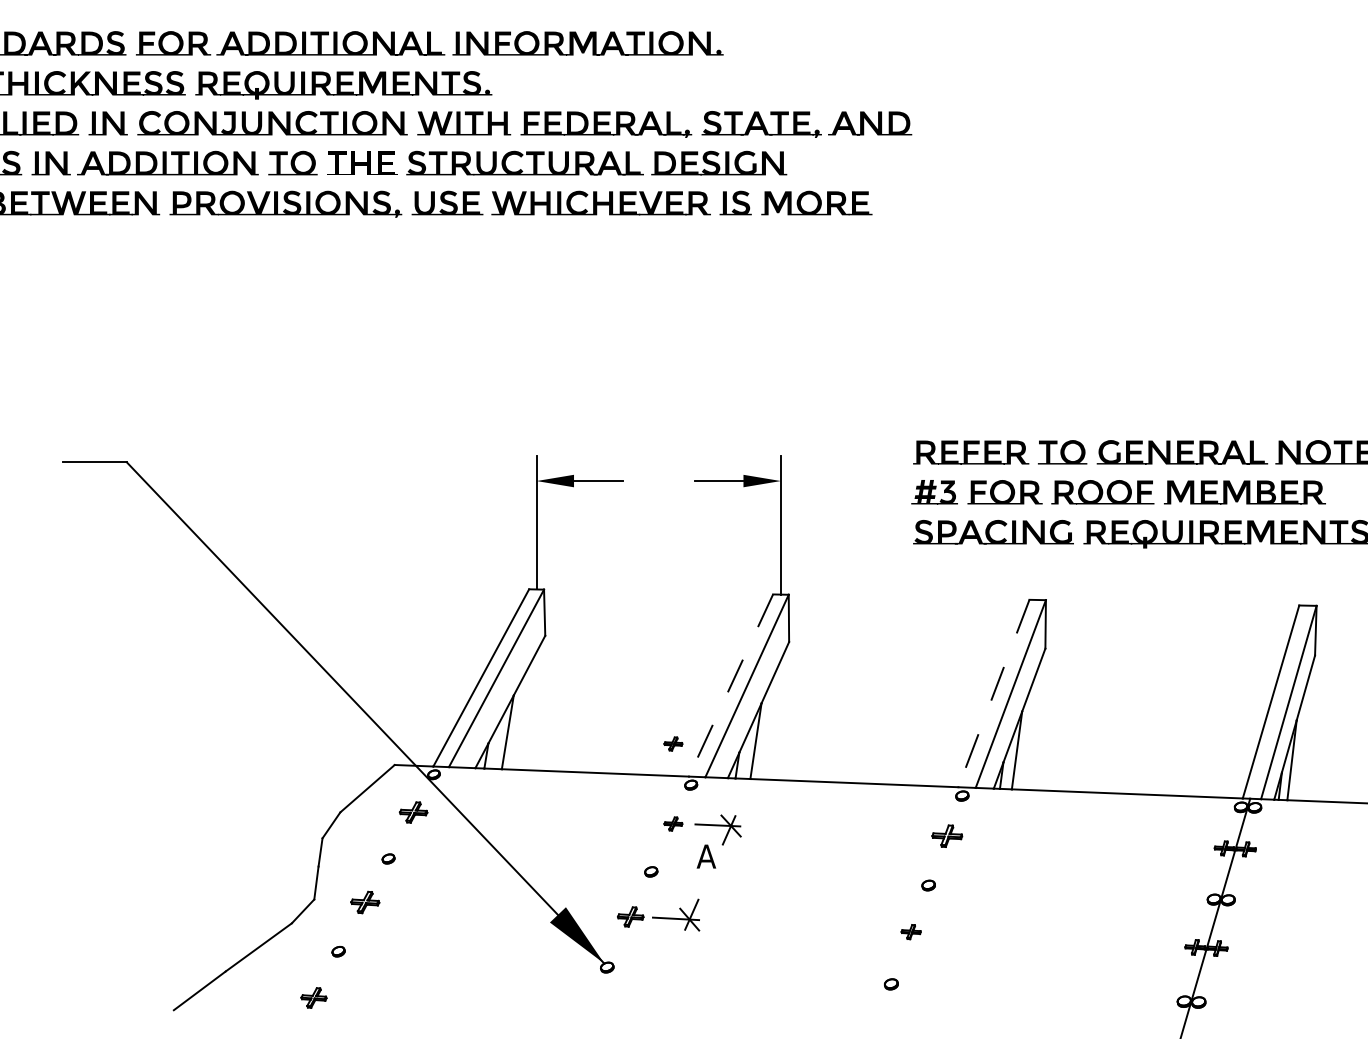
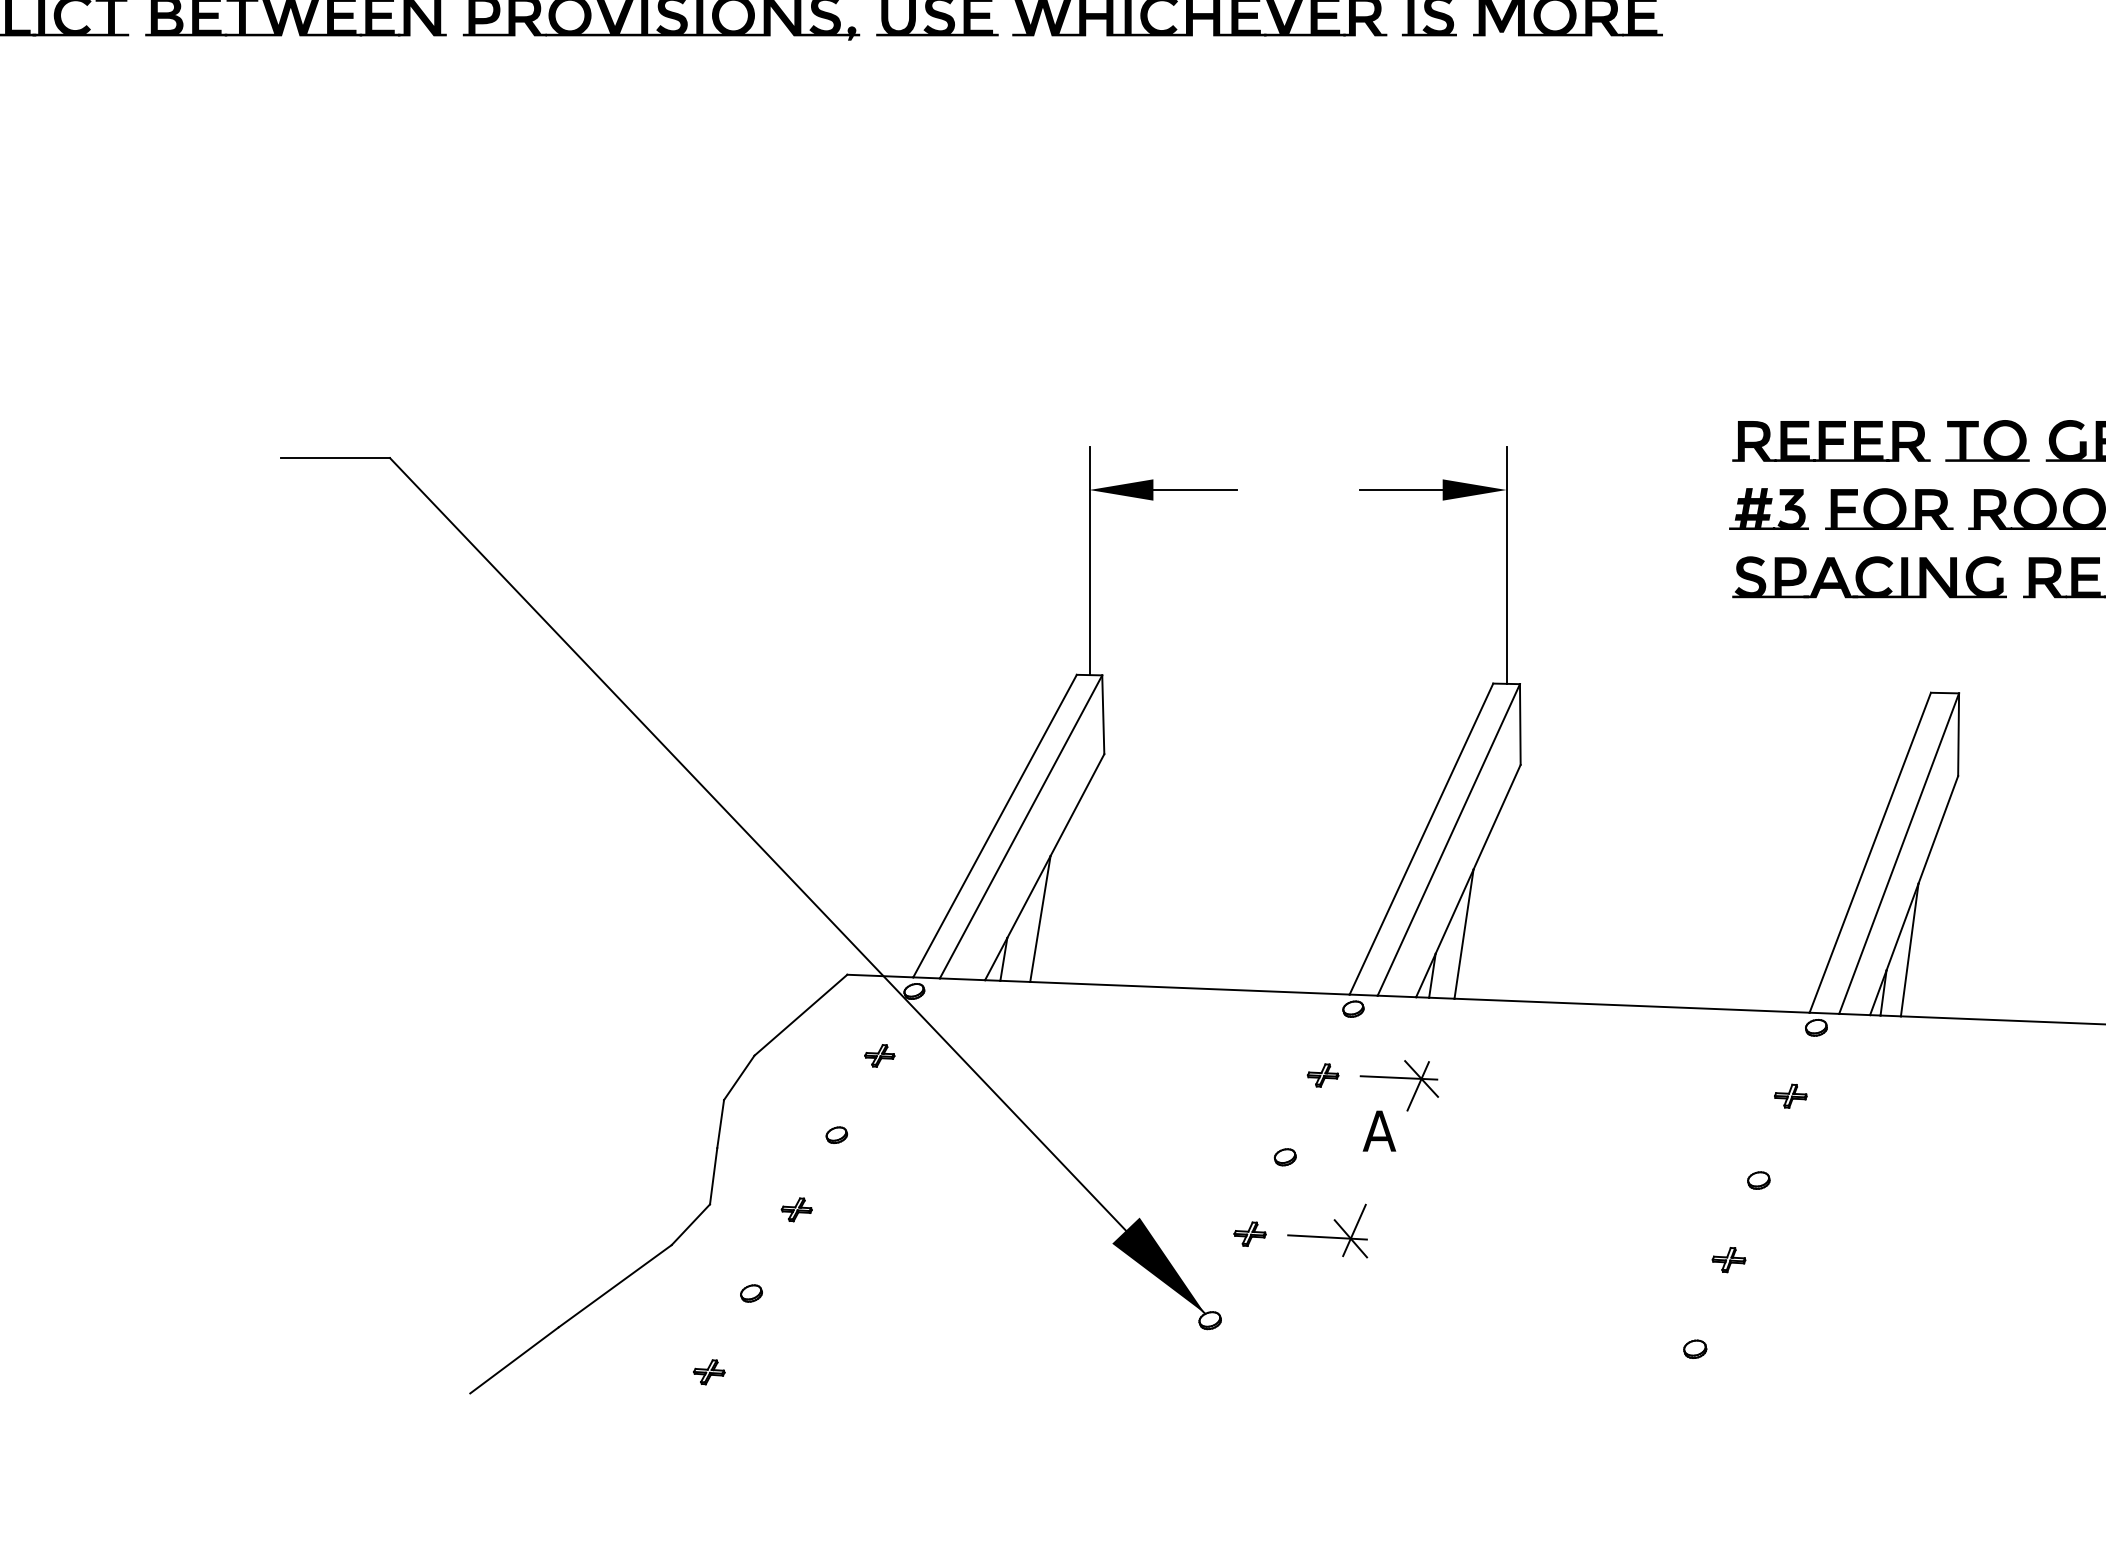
line: (730, 685) -> (1420, 839), dashed -> solid
line: (993, 694) -> (1869, 854), dashed -> solid
part: (673, 743) -> (1323, 938), removed
part: (413, 812) -> (879, 1055), size x0.62
part: (947, 835) -> (1791, 1095), size x0.62
part: (364, 902) -> (795, 1209), size x0.62
part: (630, 916) -> (1249, 1233), size x0.71
part: (313, 997) -> (708, 1371), size x0.71

